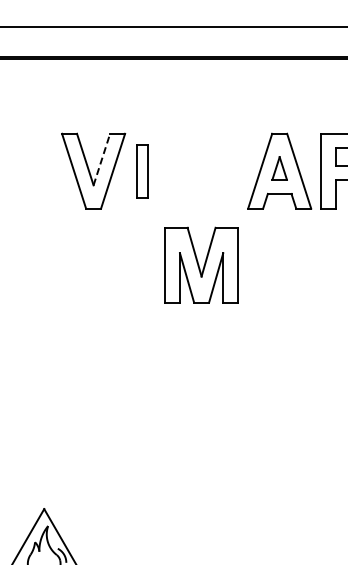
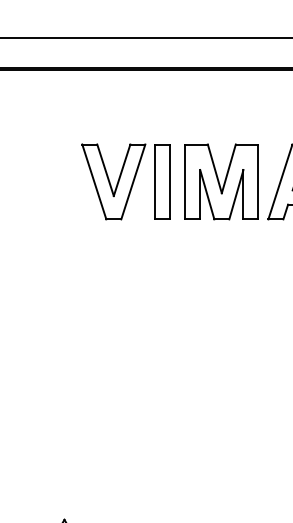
line: (102, 159) -> (122, 170), dashed -> solid
part: (142, 171) -> (162, 182), size x1.43
part: (201, 264) -> (221, 181), moved

